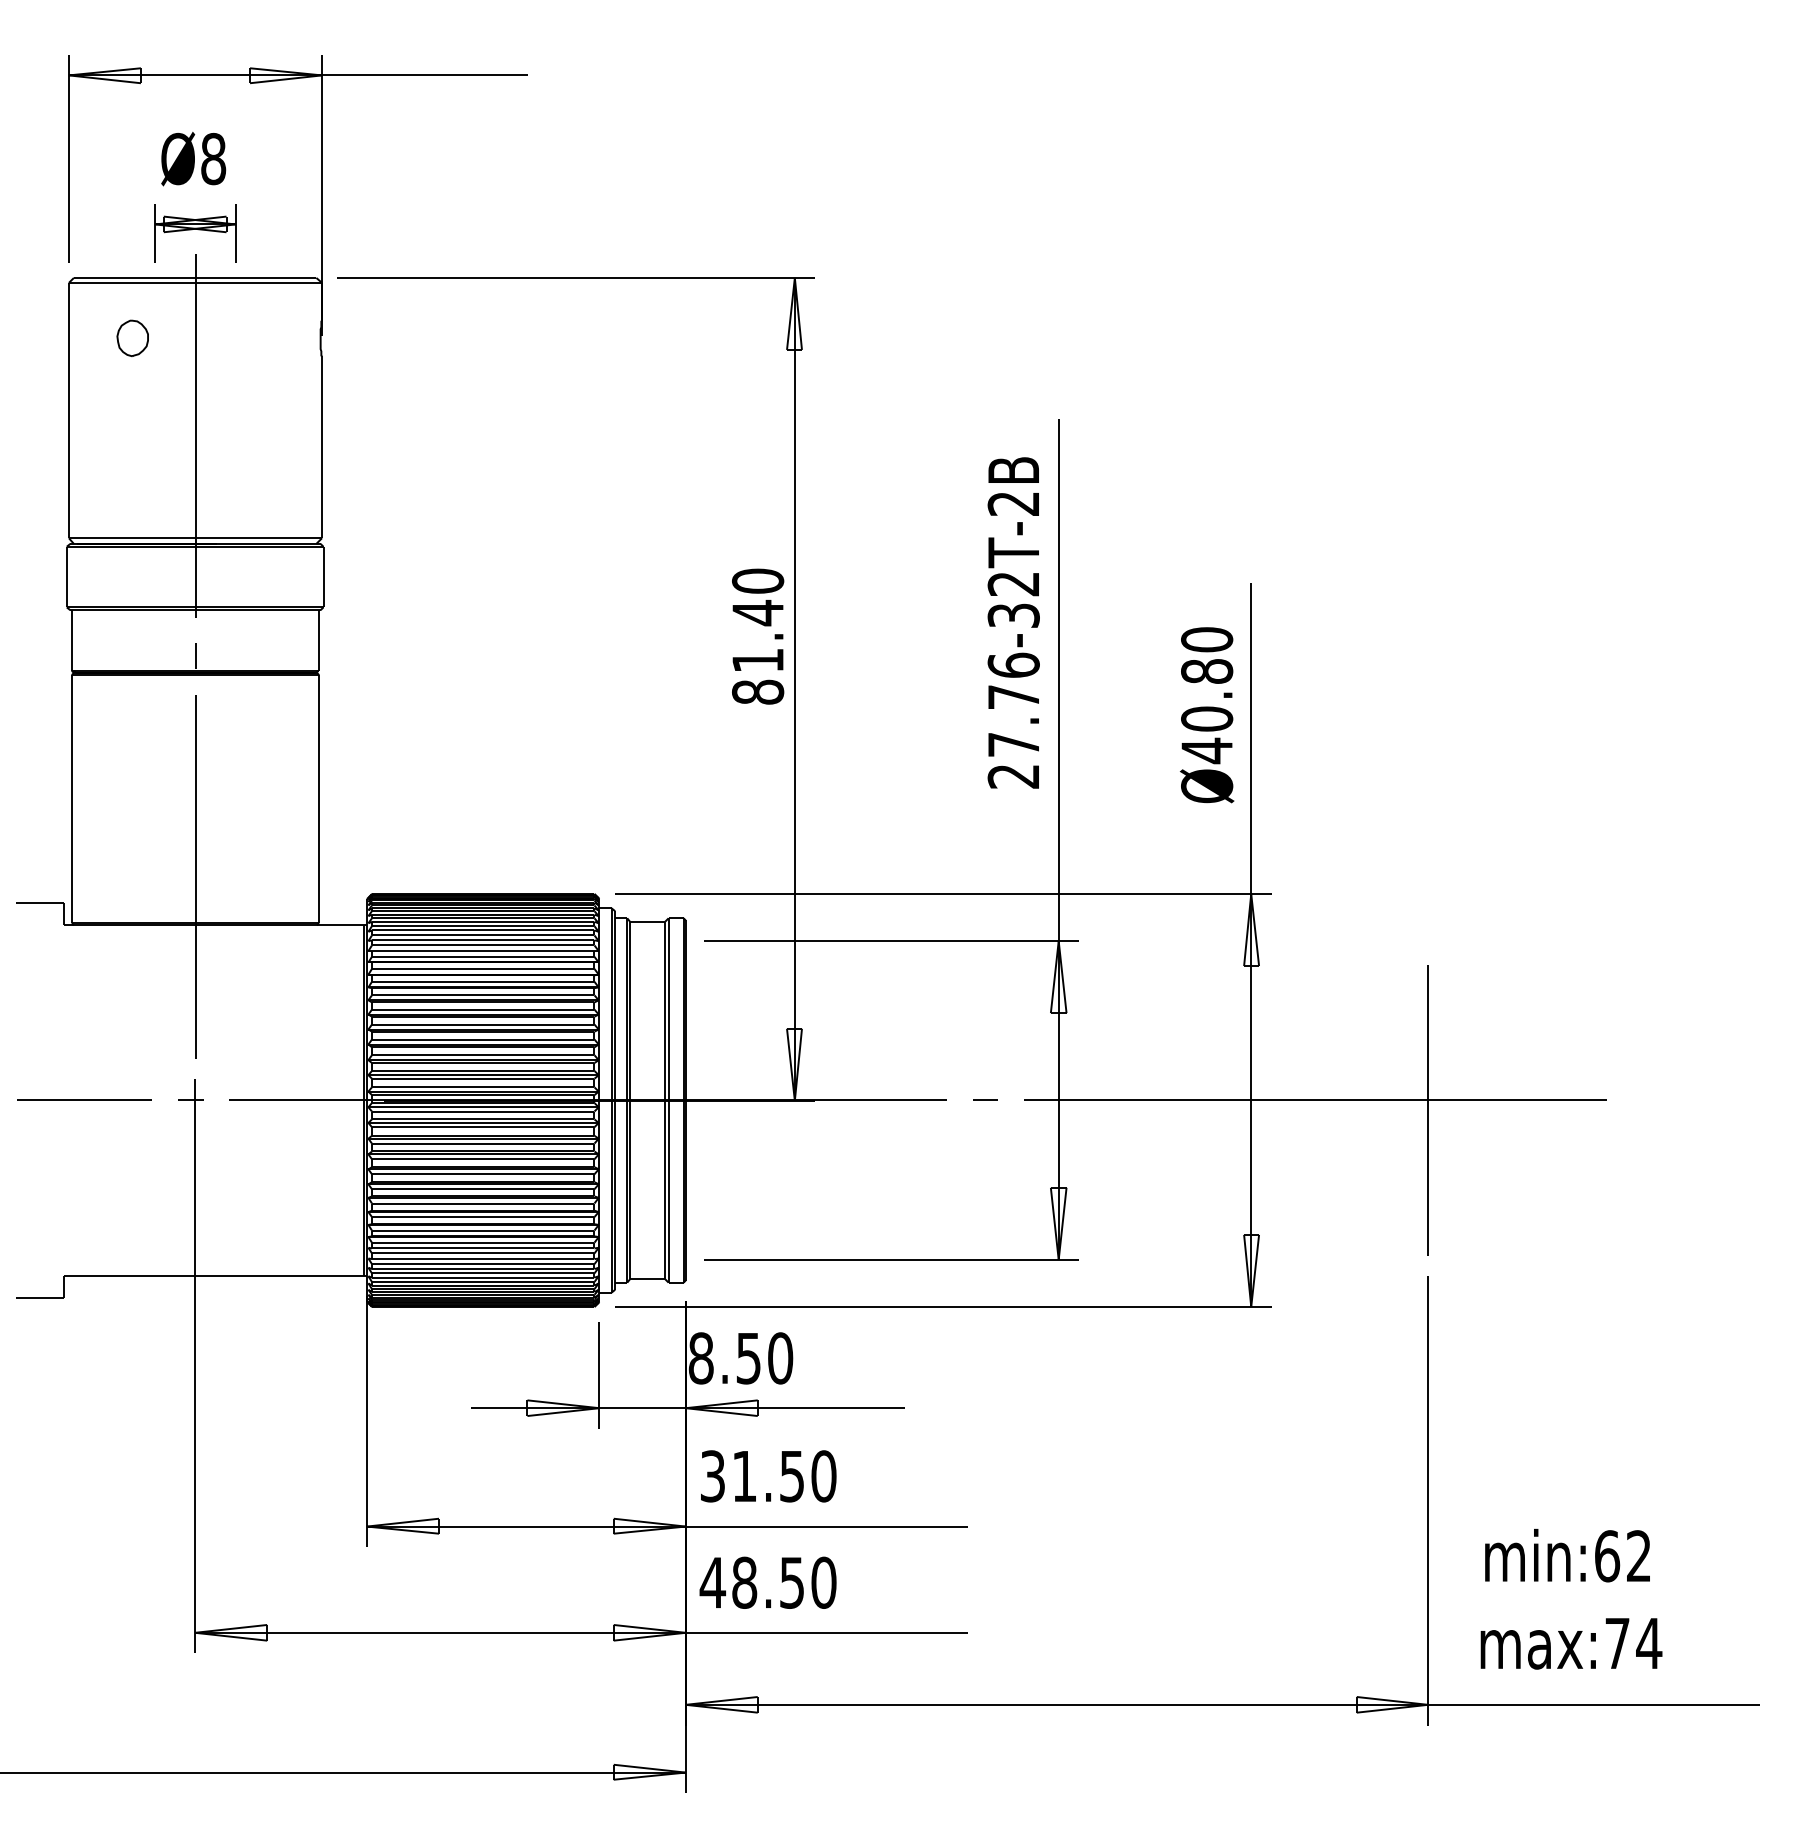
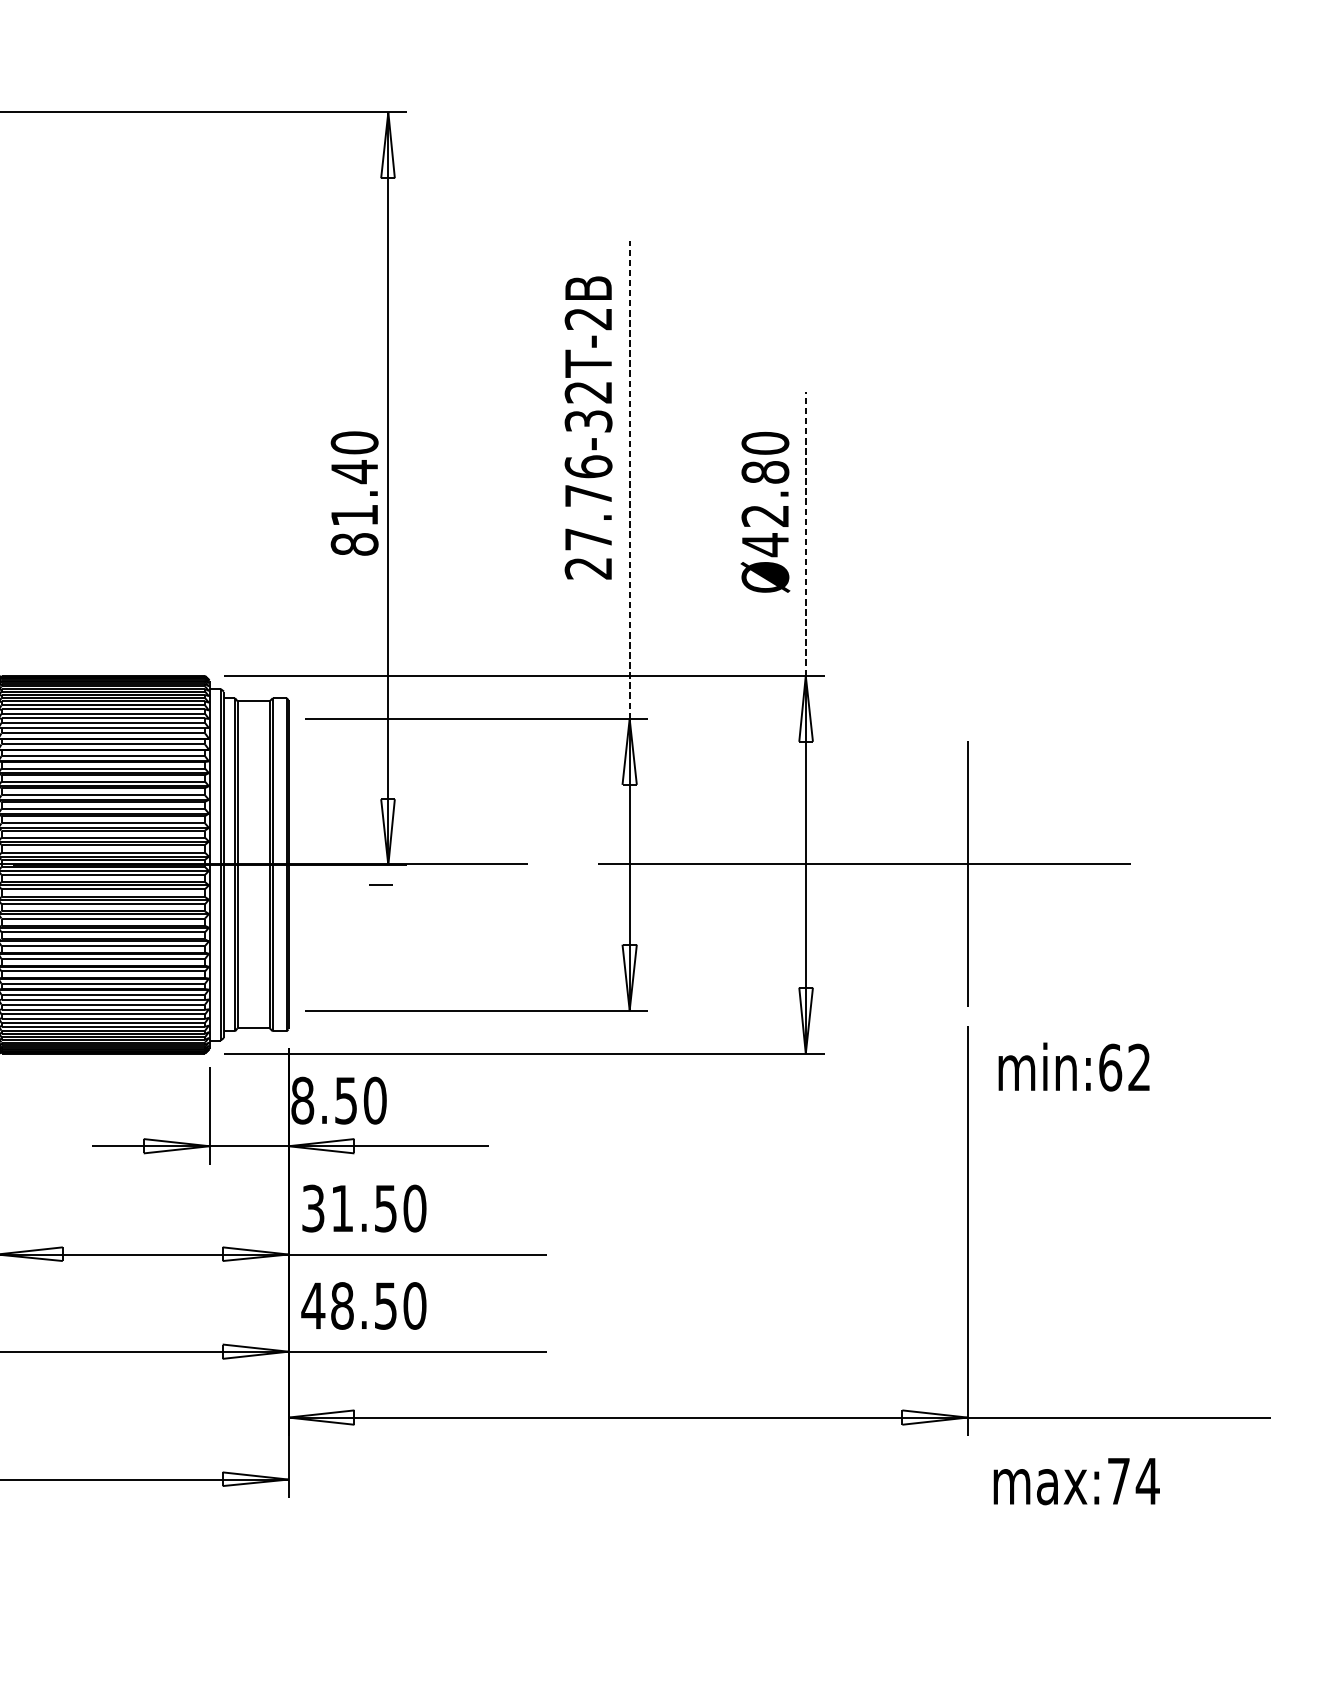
text: (758, 636) -> (355, 493), moved
line: (1058, 679) -> (629, 479), solid -> dashed
text: (1207, 718) -> (765, 515), Ø40.80 -> Ø42.80
line: (1251, 738) -> (806, 533), solid -> dashed
line: (985, 1099) -> (380, 884), moved
text: (1567, 1555) -> (1074, 1066), moved
text: (1571, 1643) -> (1076, 1481), moved

